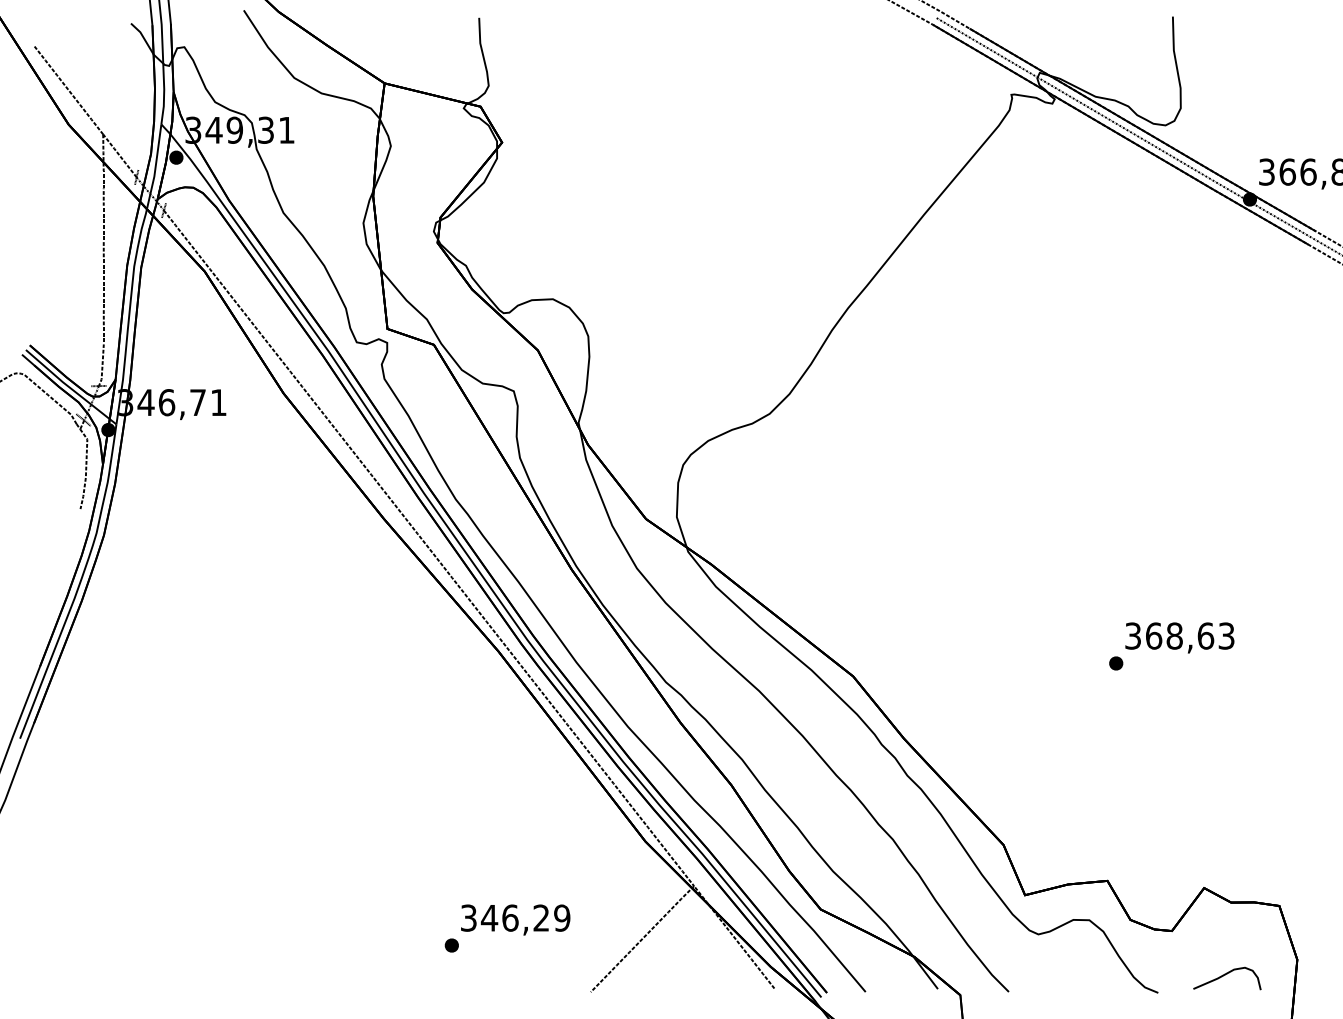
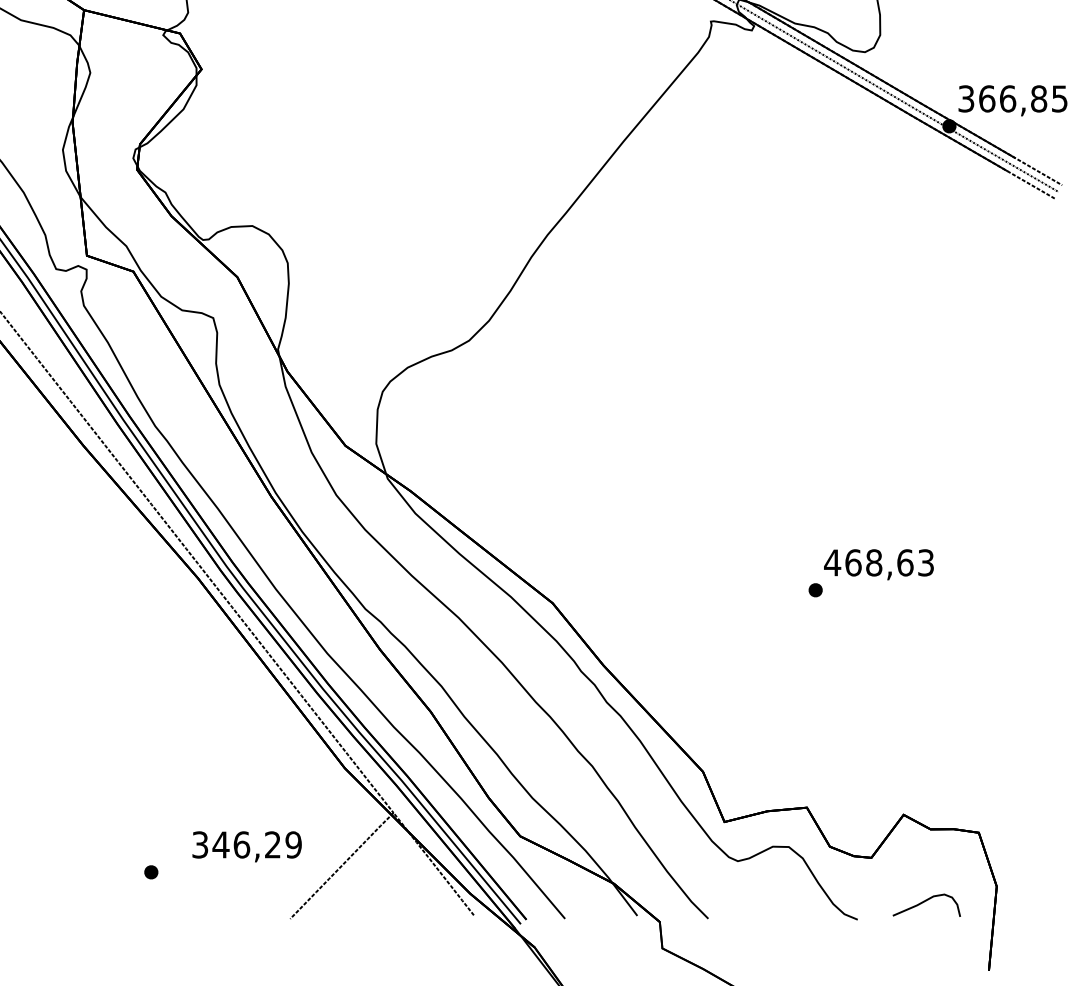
text: (1132, 635) -> (831, 562), 368,63 -> 468,63
text: (515, 919) -> (246, 846), moved

